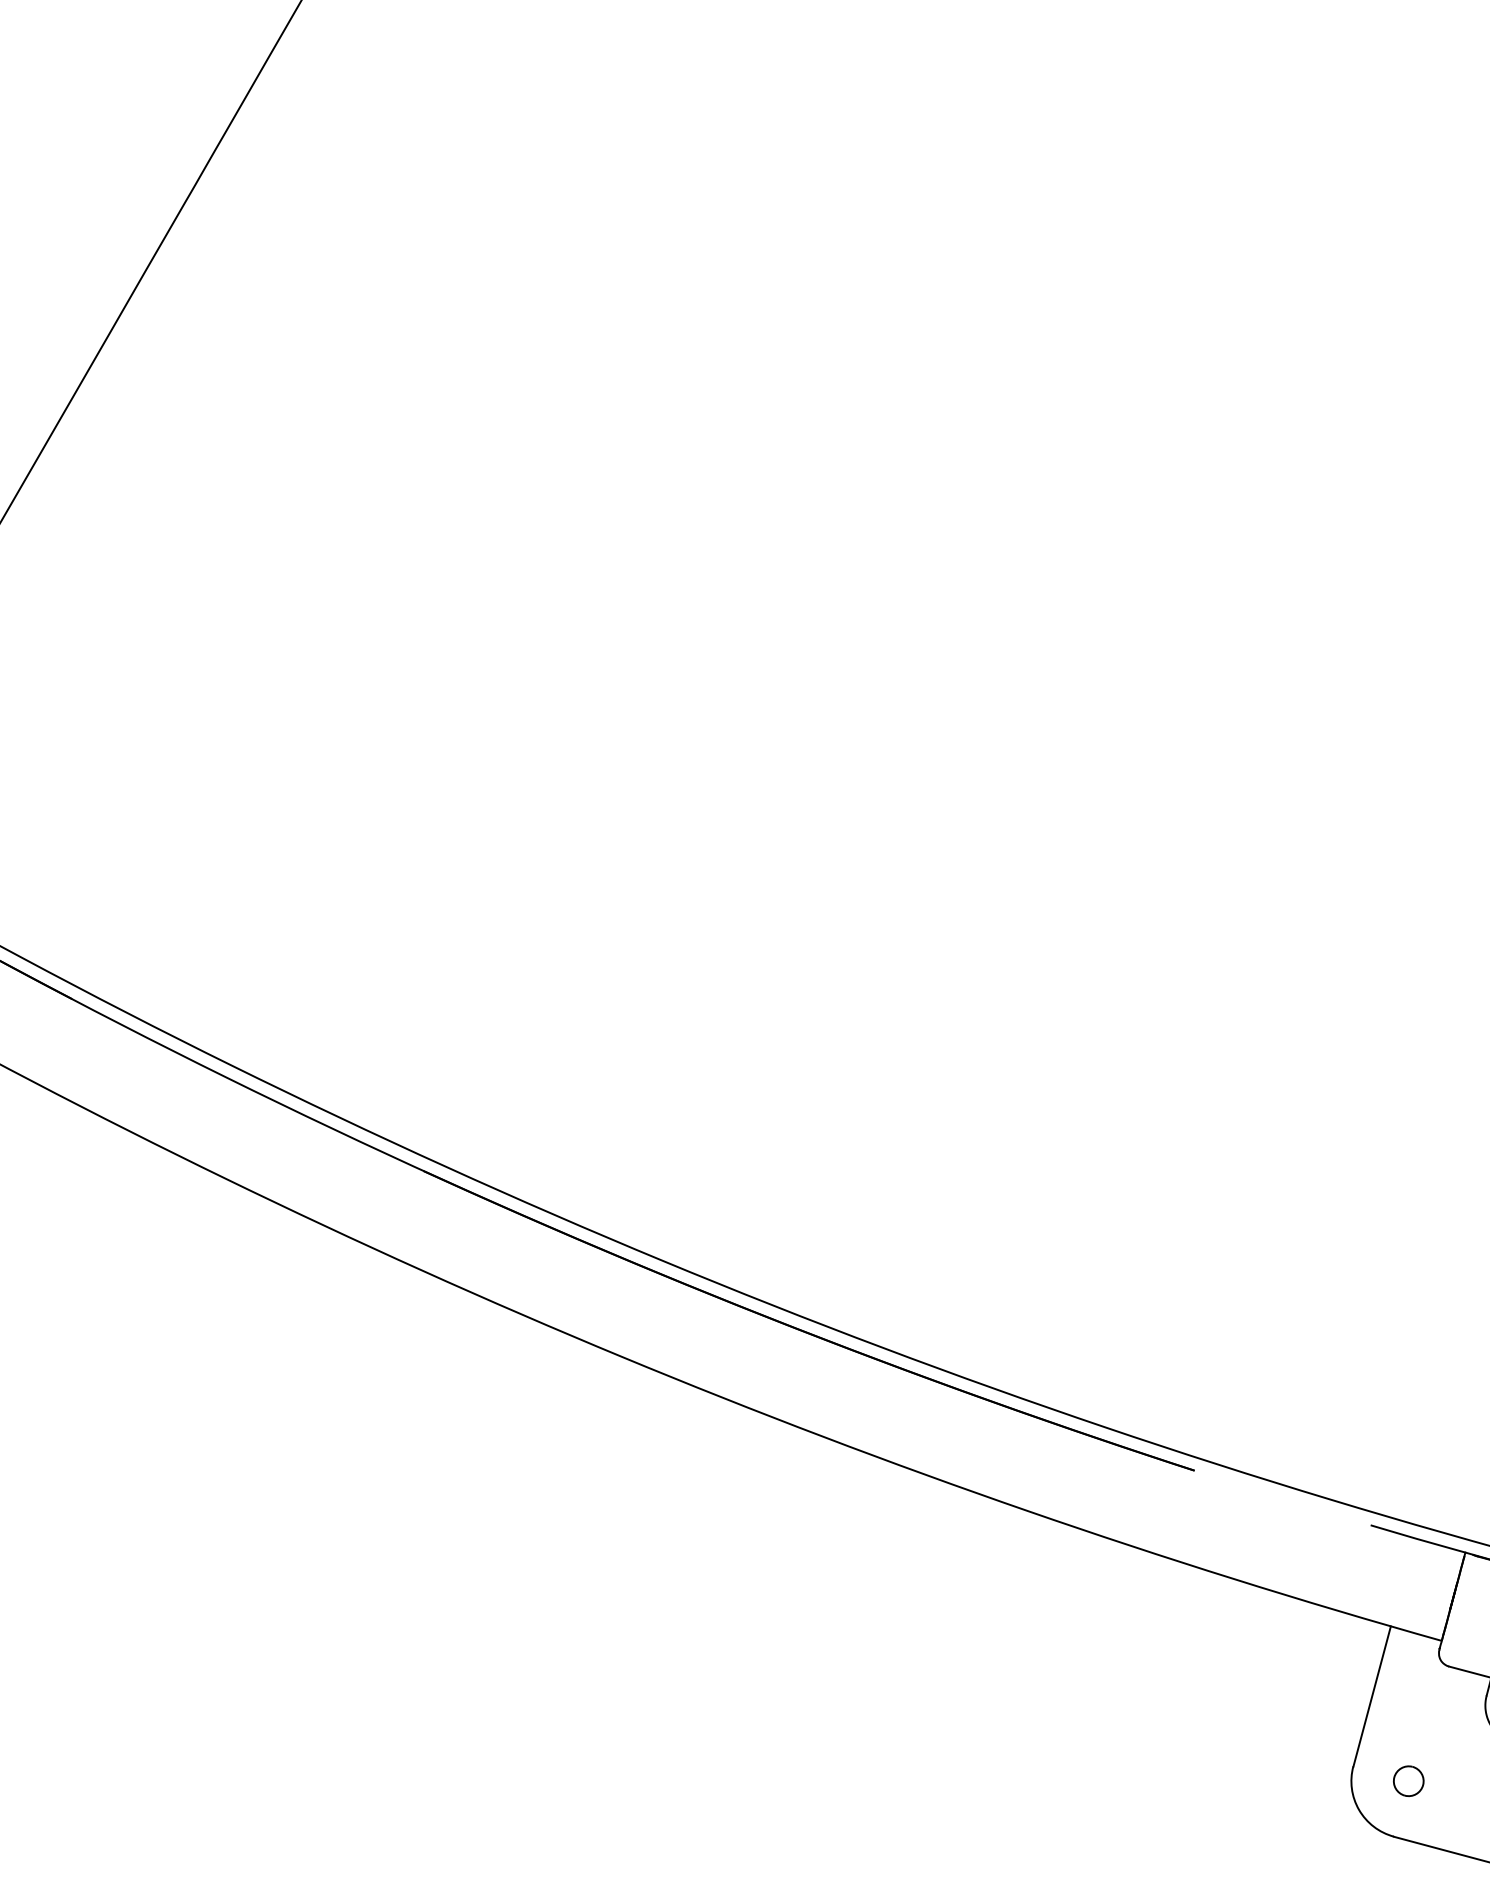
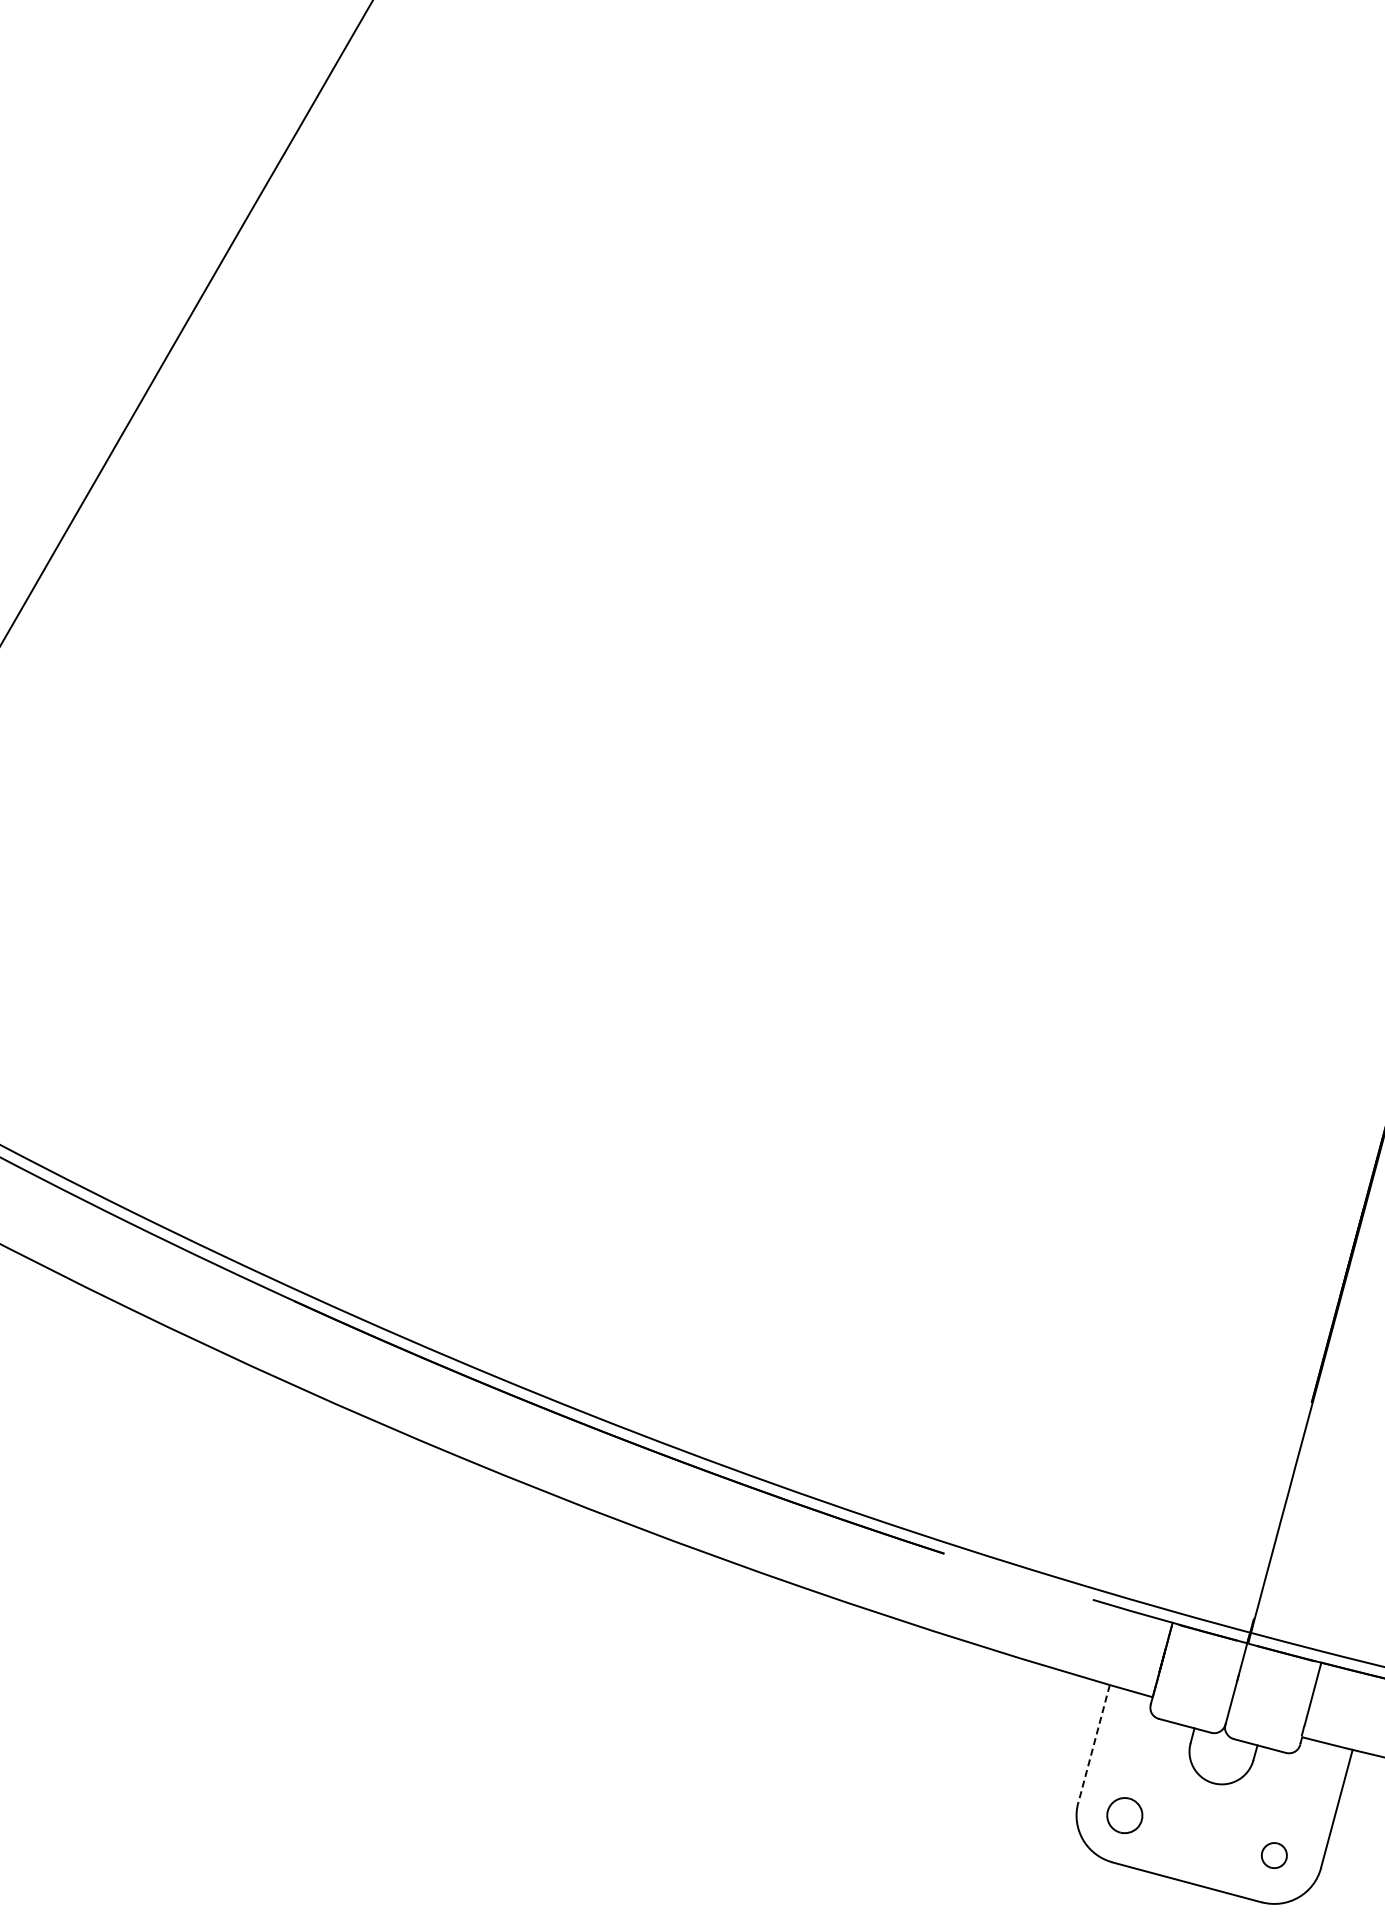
line: (1371, 1696) -> (1093, 1744), solid -> dashed
part: (1408, 1781) -> (1124, 1815), size x1.4

